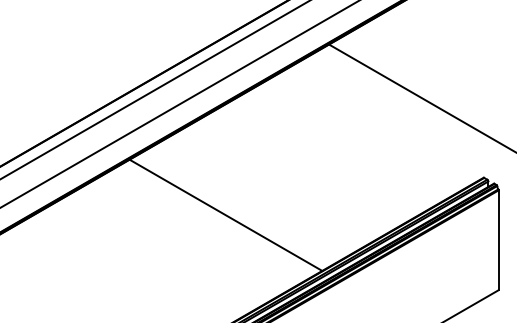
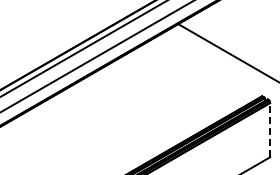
line: (226, 215) -> (122, 116), removed
line: (499, 238) -> (270, 129), solid -> dashed

